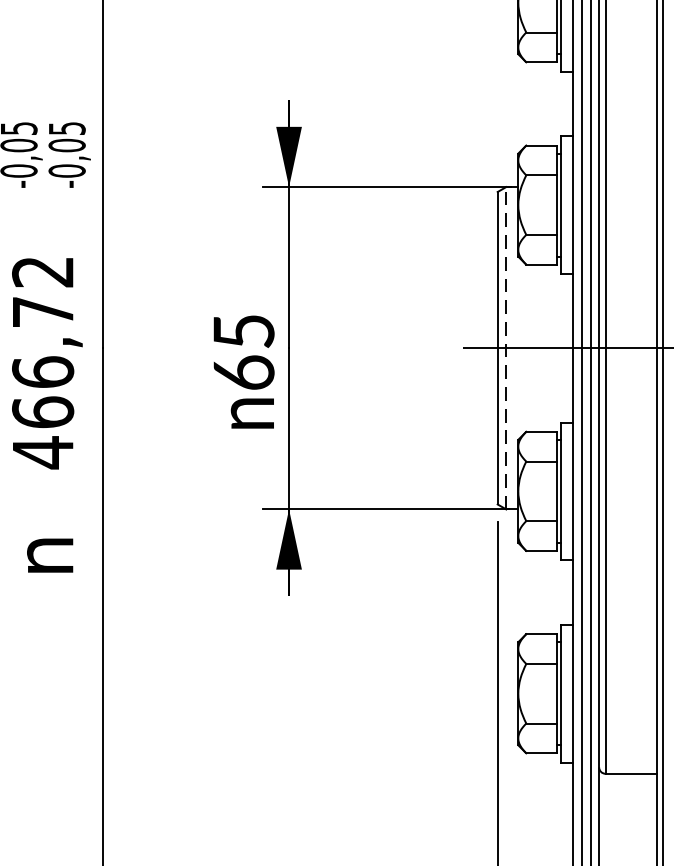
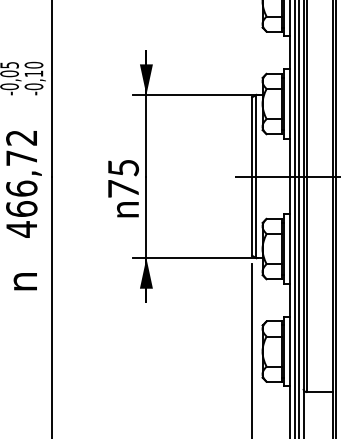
text: (66, 136) -> (33, 69), -0,05 -> -0,10
line: (506, 348) -> (256, 176), dashed -> solid
text: (243, 371) -> (123, 188), 65 -> 75

